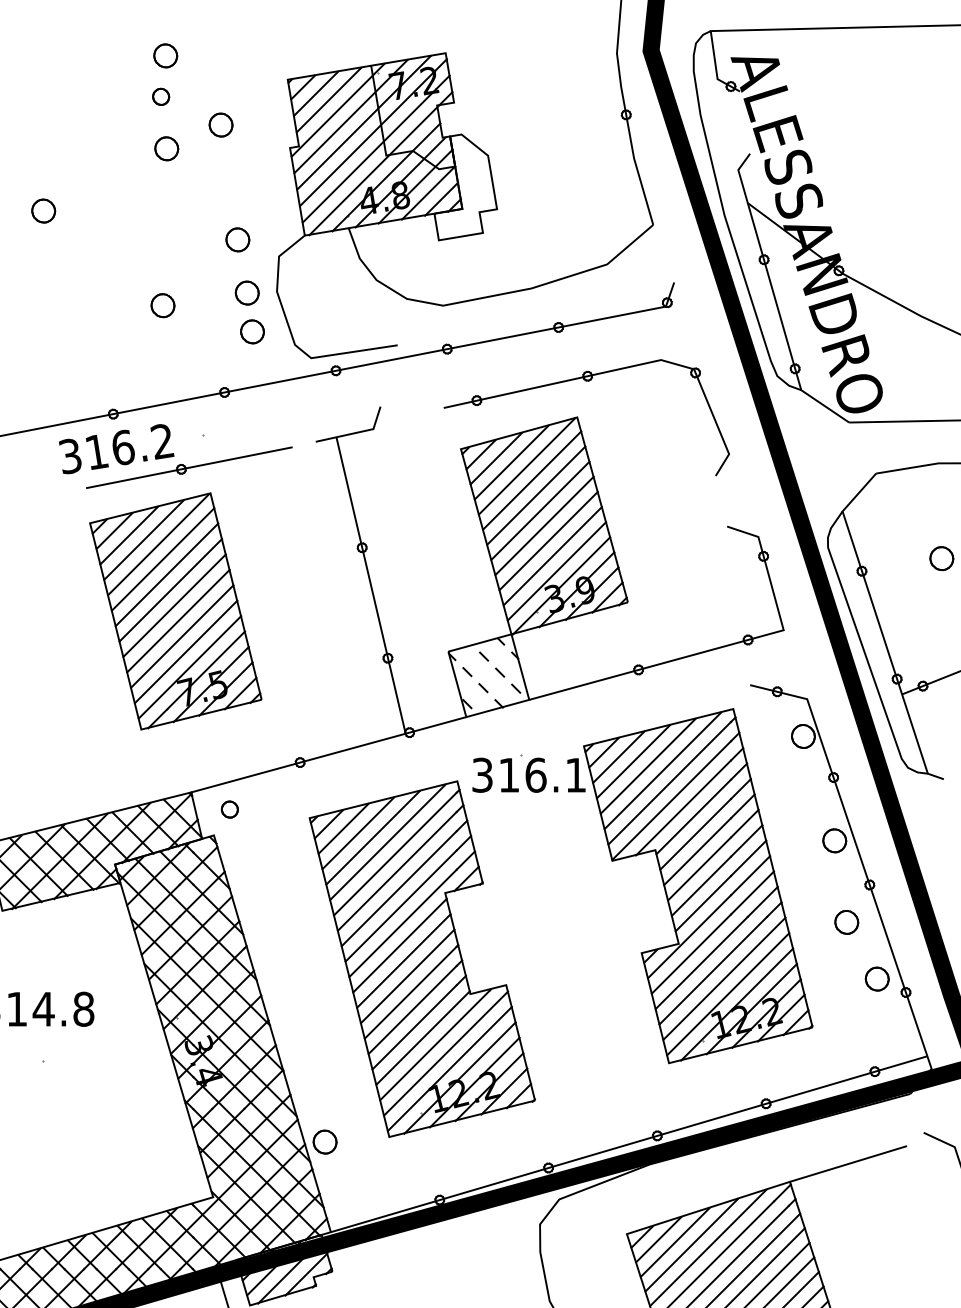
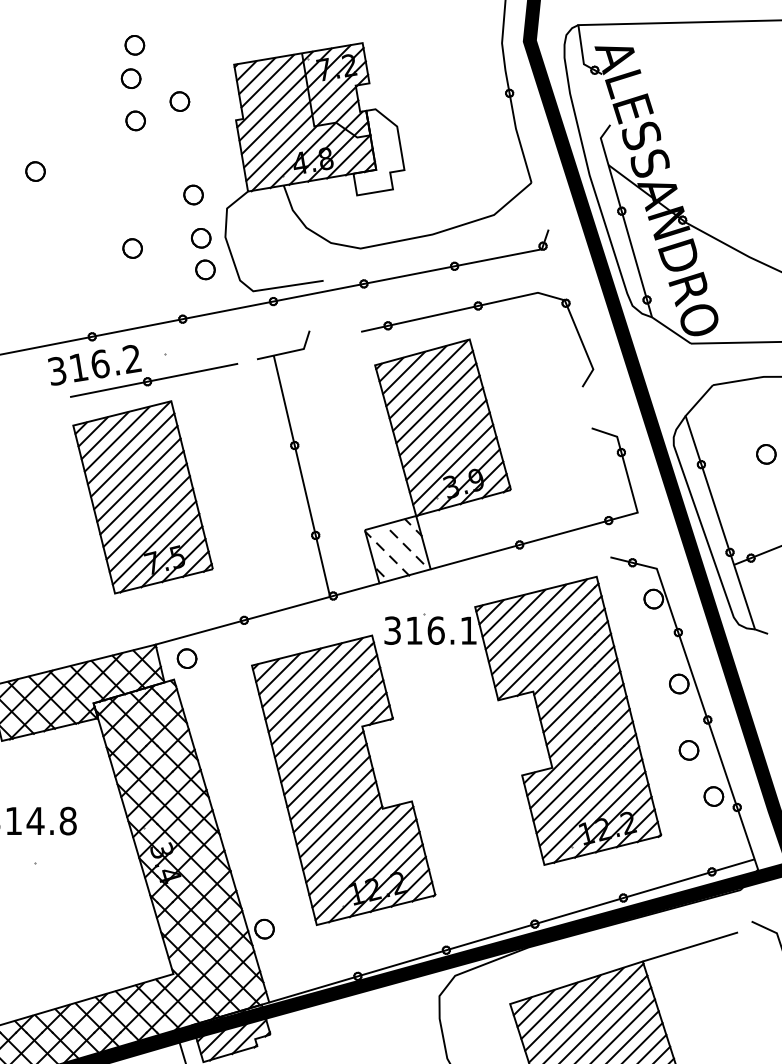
part: (160, 96) -> (130, 78), size x1.43
part: (229, 809) -> (186, 658), size x1.43

